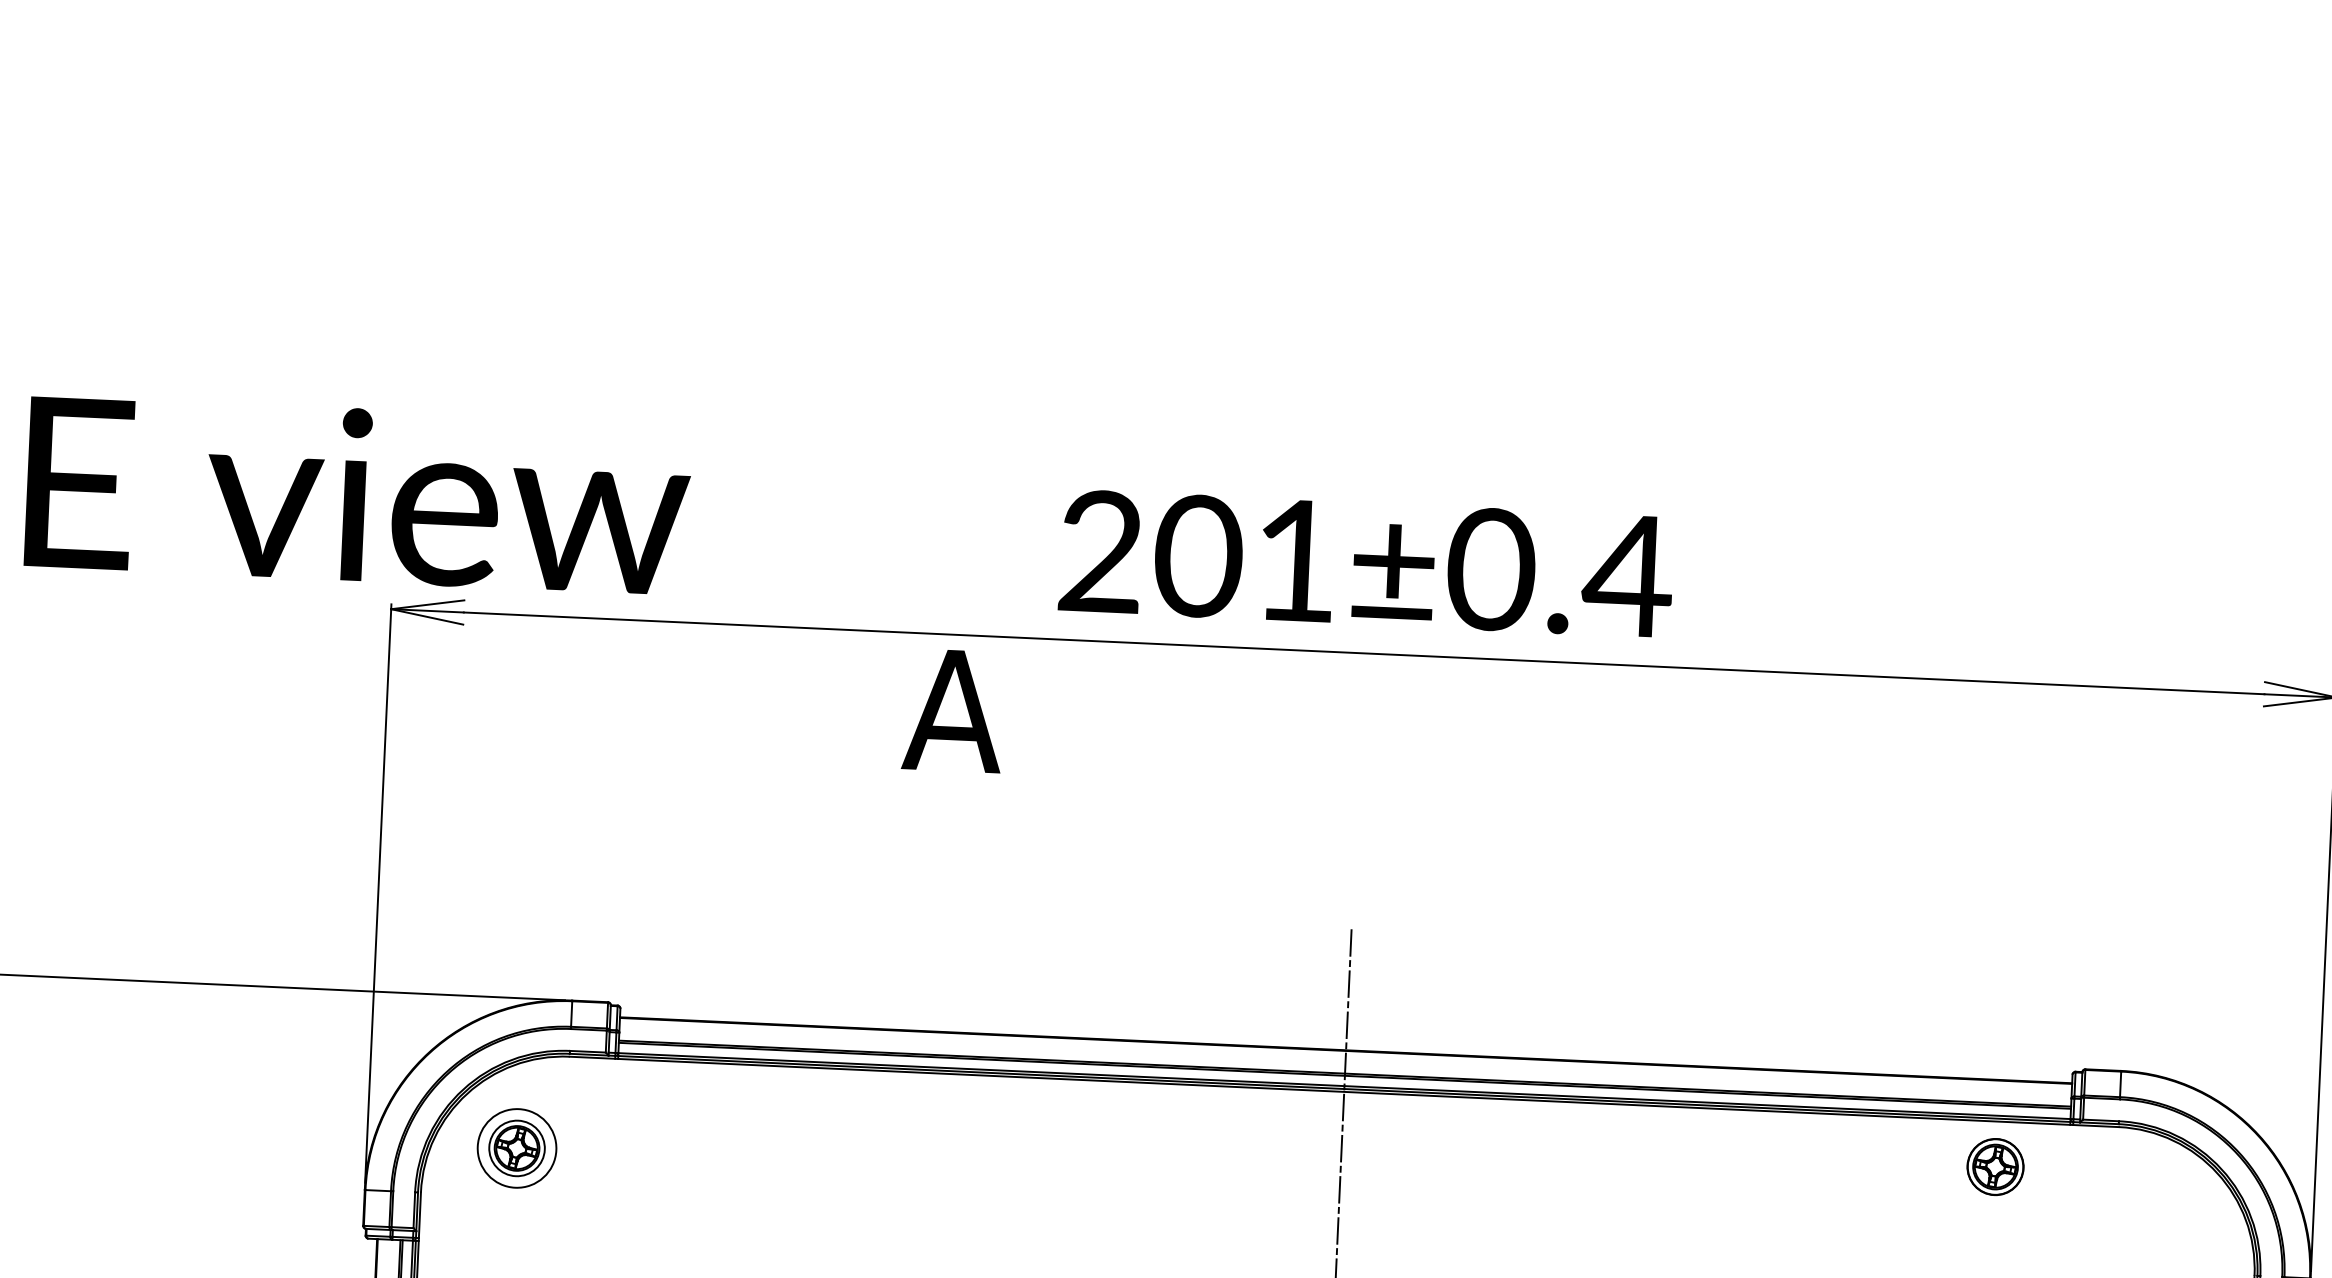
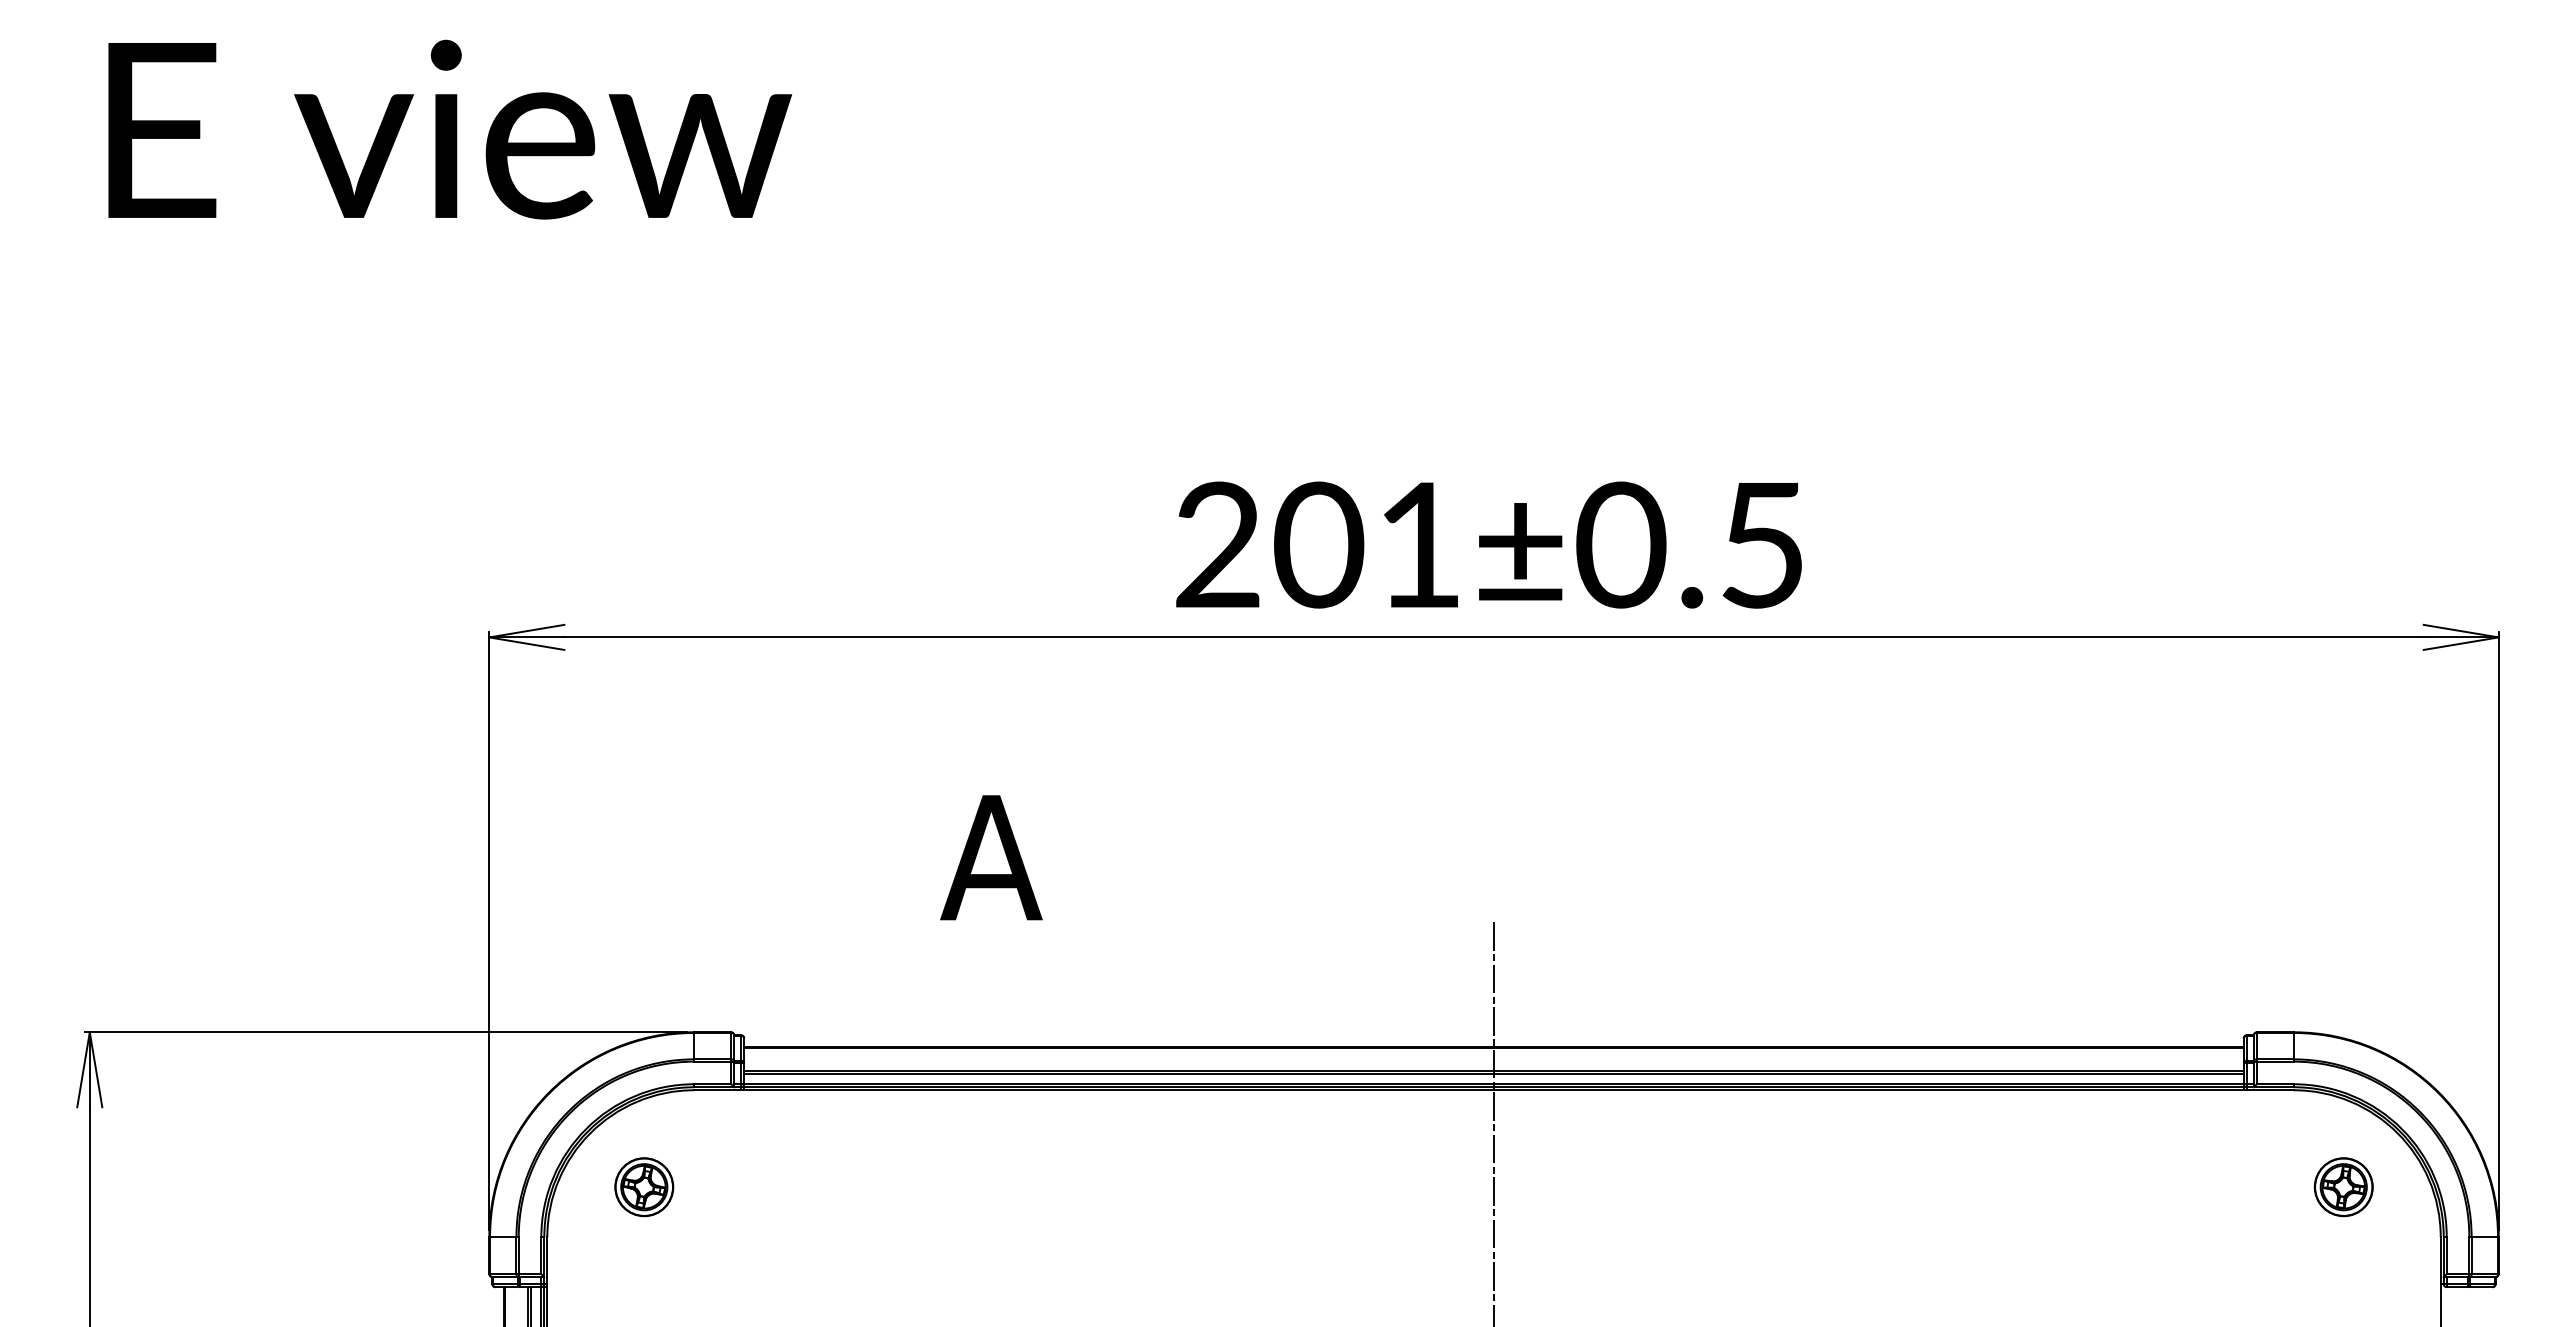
text: (358, 495) -> (450, 129), moved
text: (1627, 576) -> (1761, 545), 201±0.4 -> 201±0.5
text: (953, 710) -> (991, 857), moved
circle: (517, 1148) -> (644, 1187), size x0.71
part: (1995, 1167) -> (2343, 1187), moved

